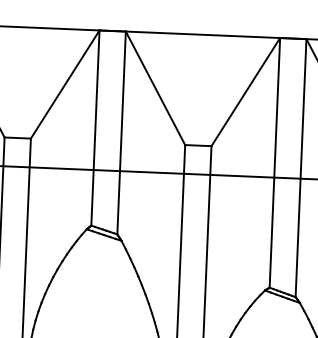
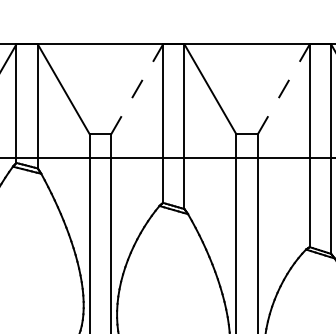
line: (65, 84) -> (137, 89), solid -> dashed
line: (245, 92) -> (283, 89), solid -> dashed

